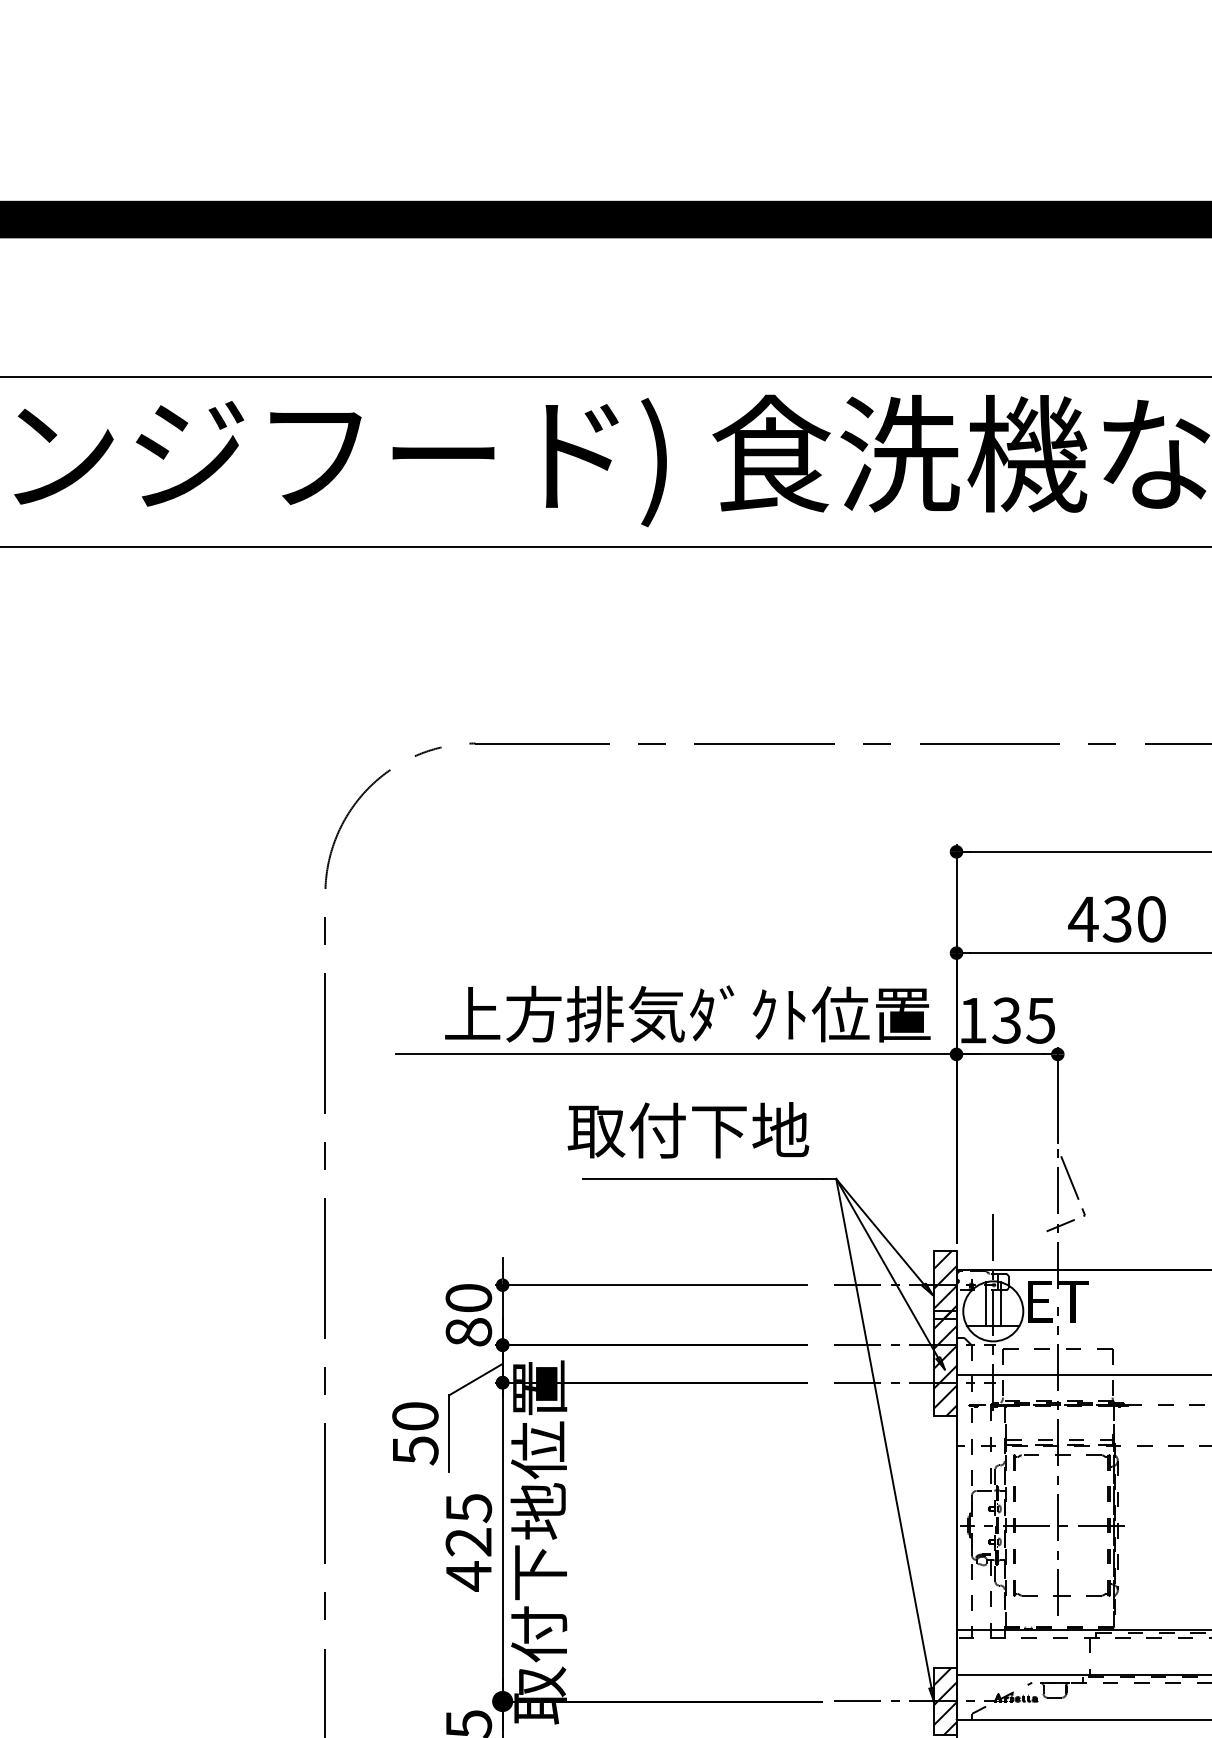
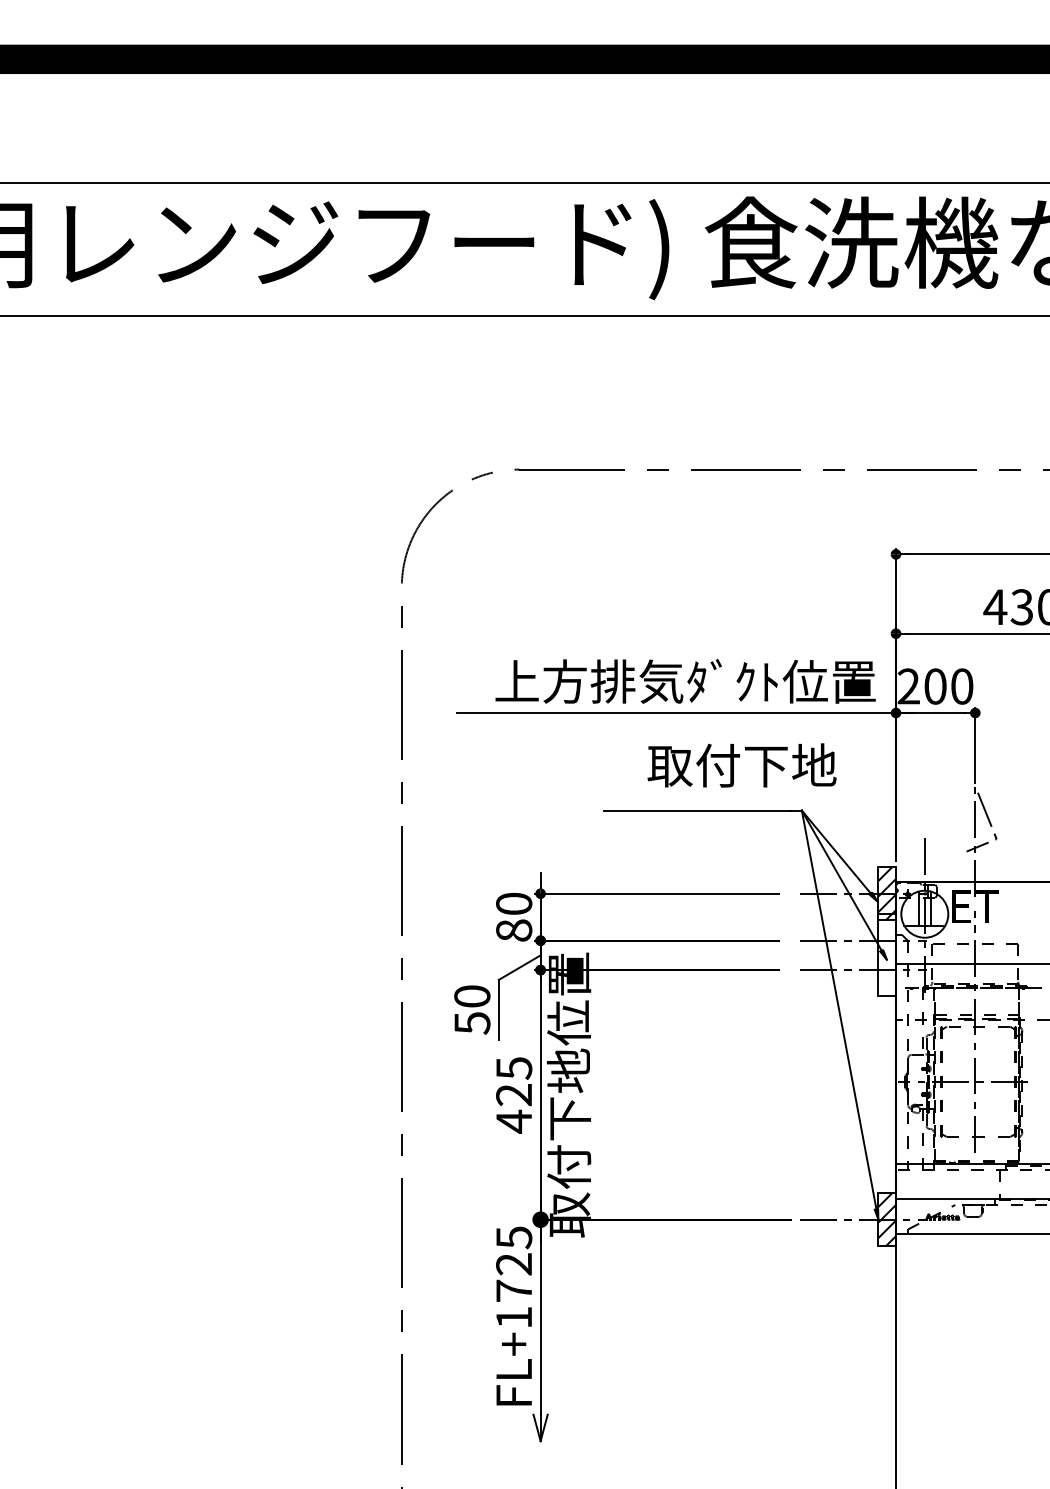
text: (1006, 1020) -> (935, 686), 135 -> 200
text: (687, 1130) -> (741, 765), moved
hatch: (945, 1364) -> (887, 955), removed

